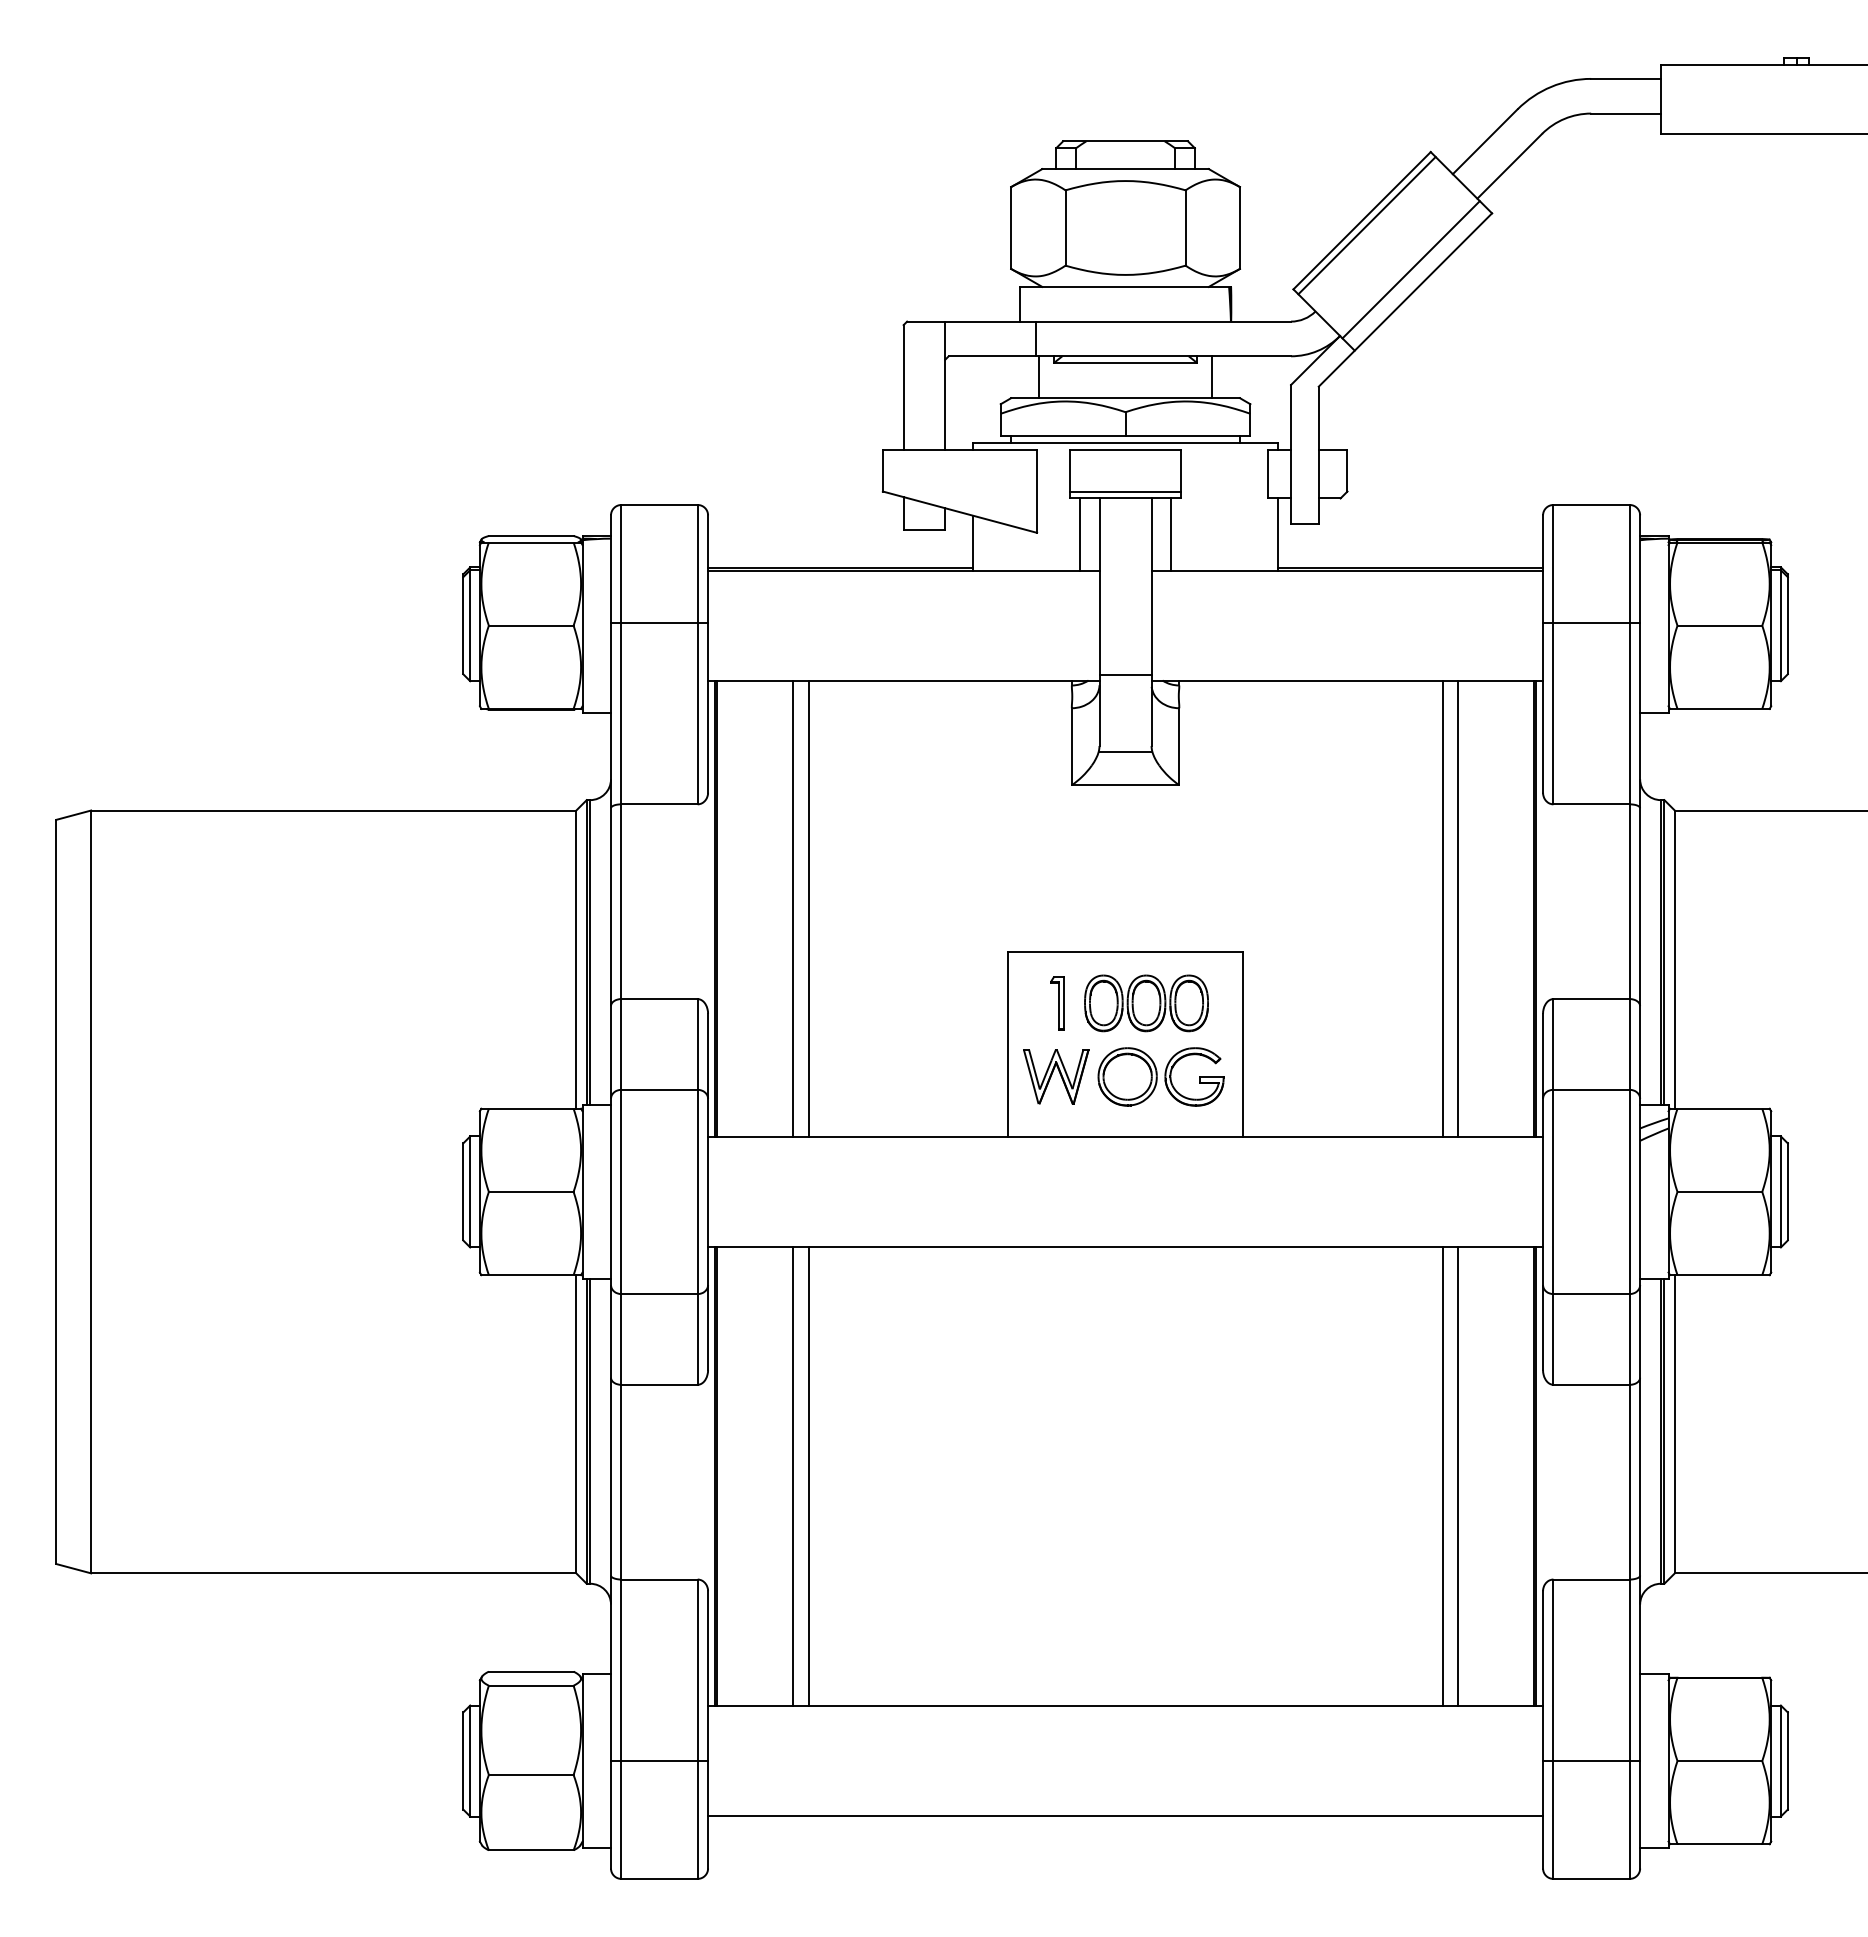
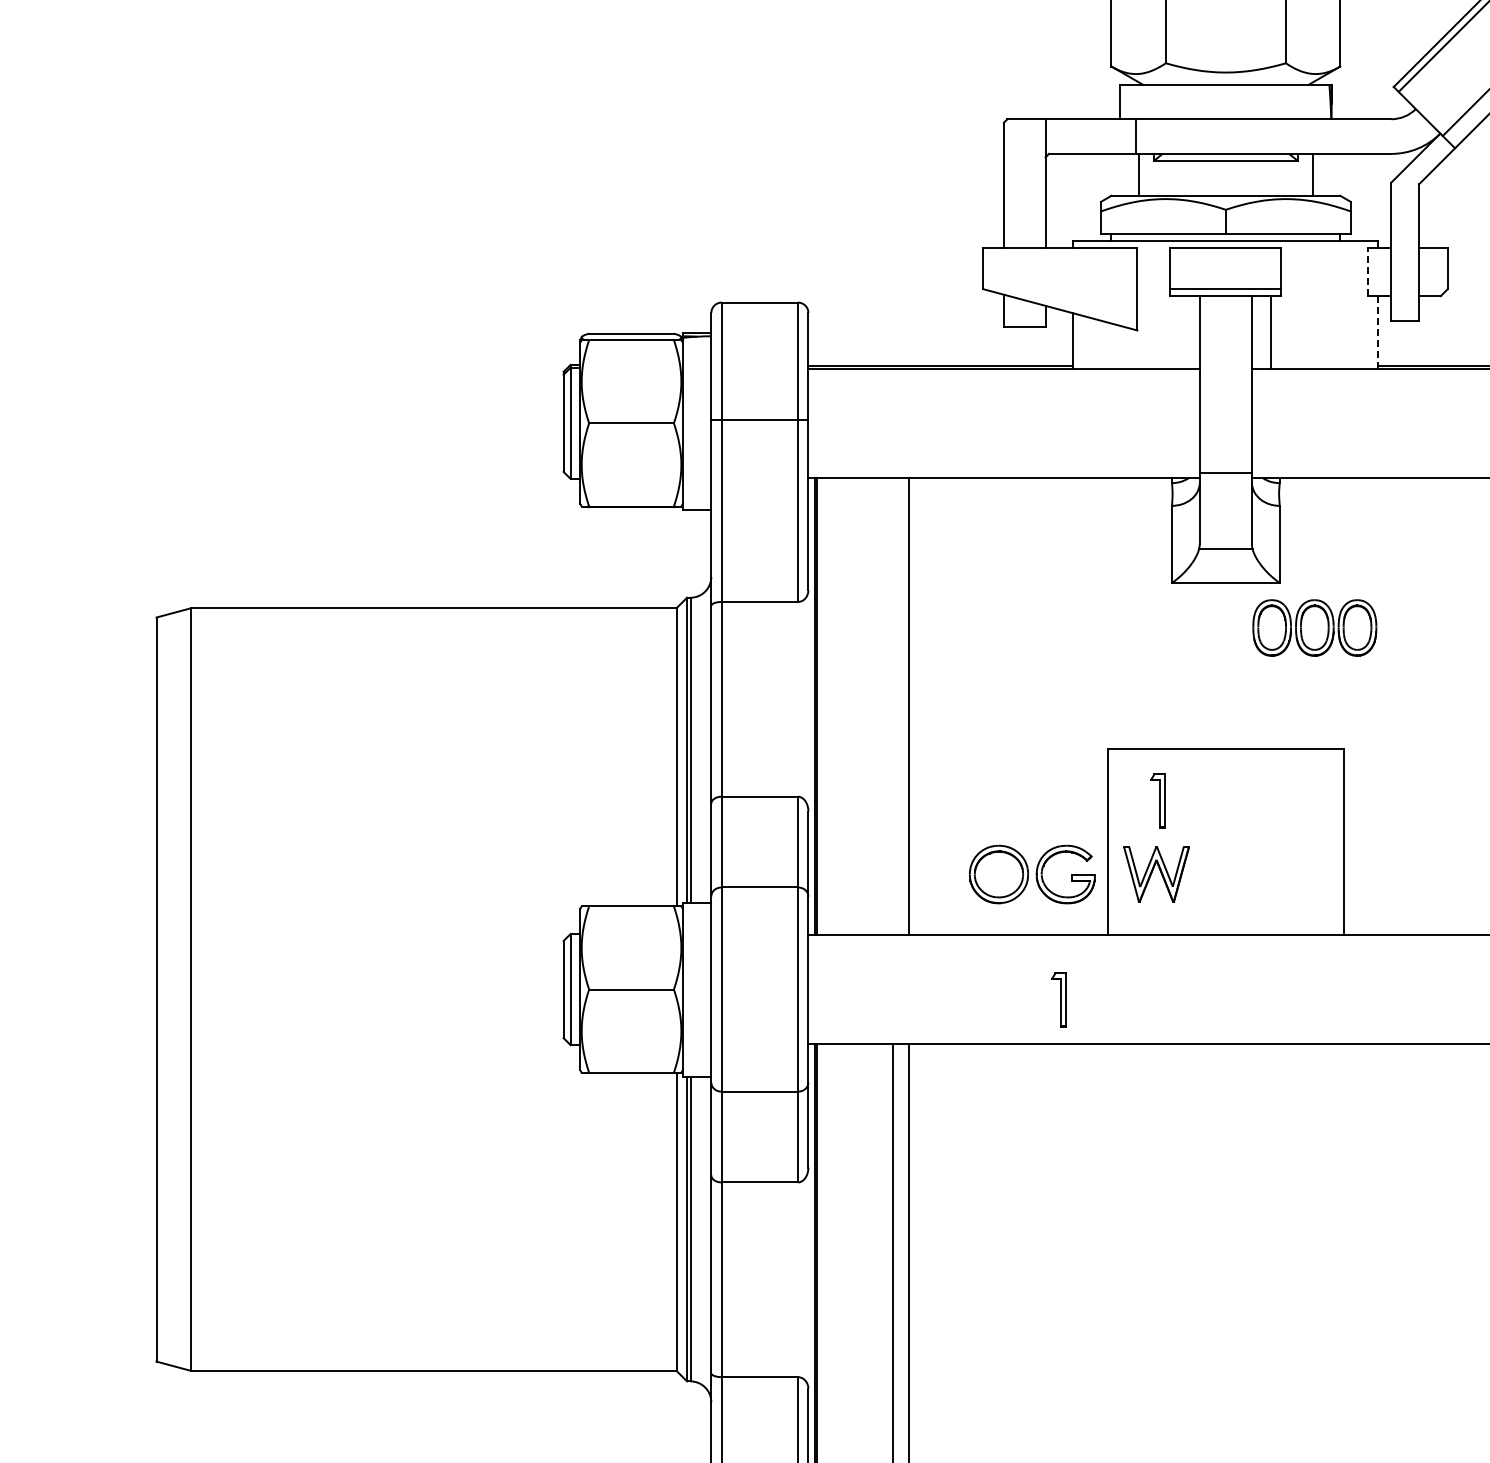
line: (1267, 473) -> (1367, 271), solid -> dashed
line: (1080, 534) -> (1180, 332), removed
line: (1278, 535) -> (1378, 333), solid -> dashed
line: (793, 908) -> (893, 706), removed
part: (1146, 1003) -> (1314, 628), moved
part: (1160, 1076) -> (1031, 874), moved
part: (958, 1202) -> (1058, 1000), added

